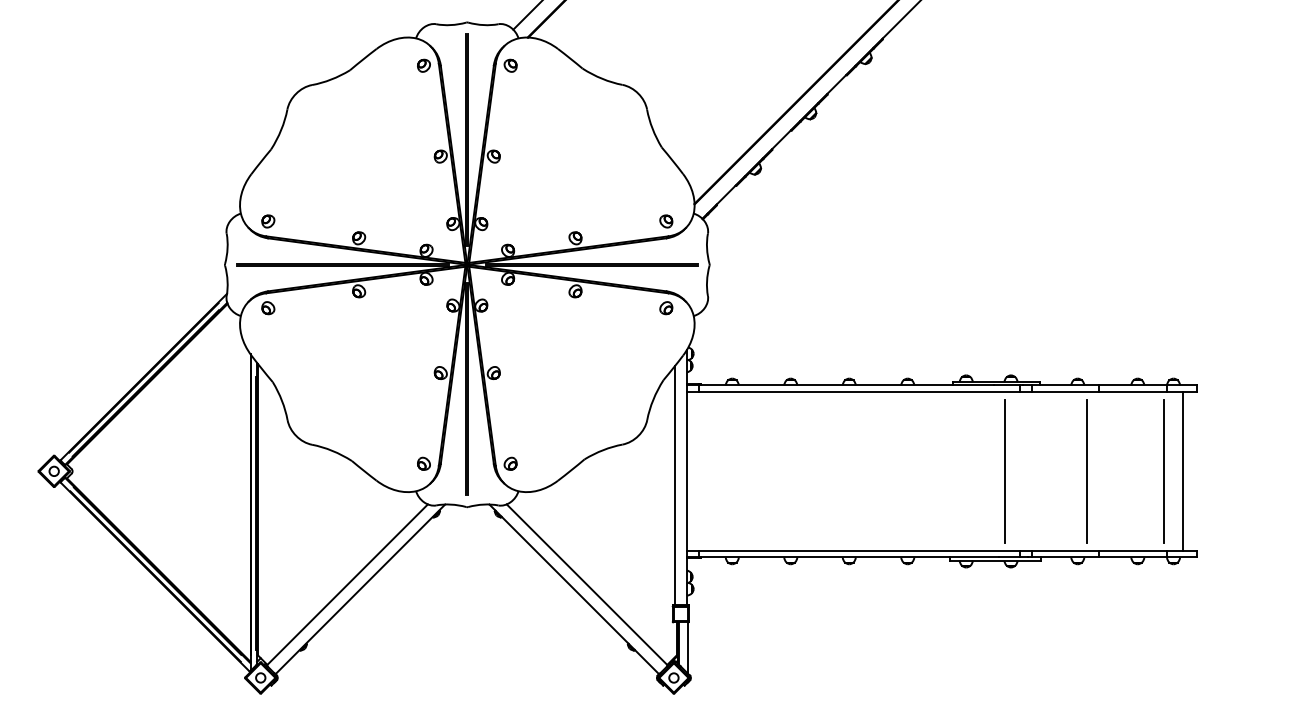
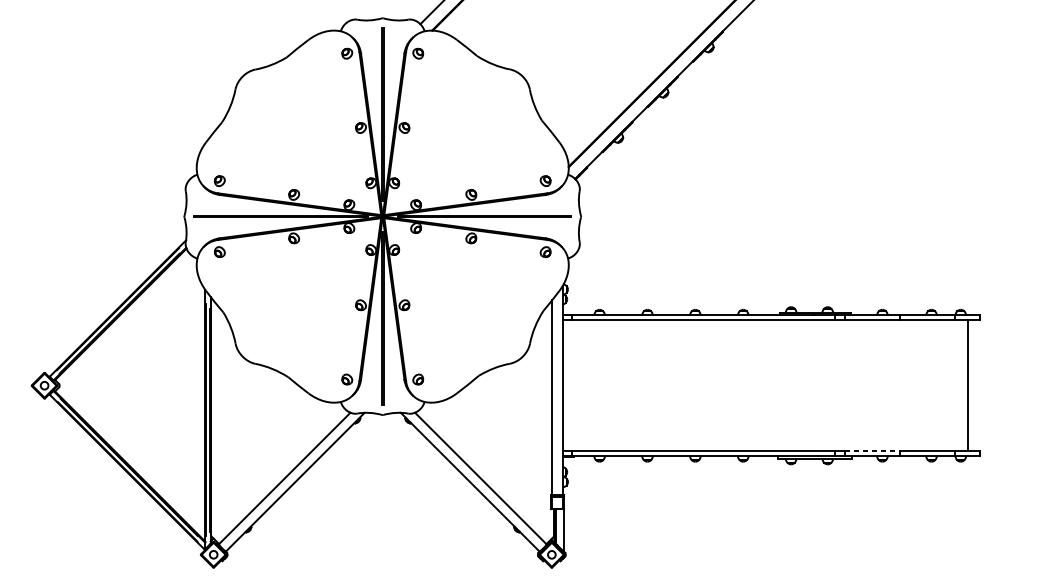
line: (1005, 471) -> (823, 385), removed
line: (1086, 471) -> (889, 385), removed
line: (1163, 471) -> (952, 385), removed
line: (1065, 551) -> (872, 451), solid -> dashed

